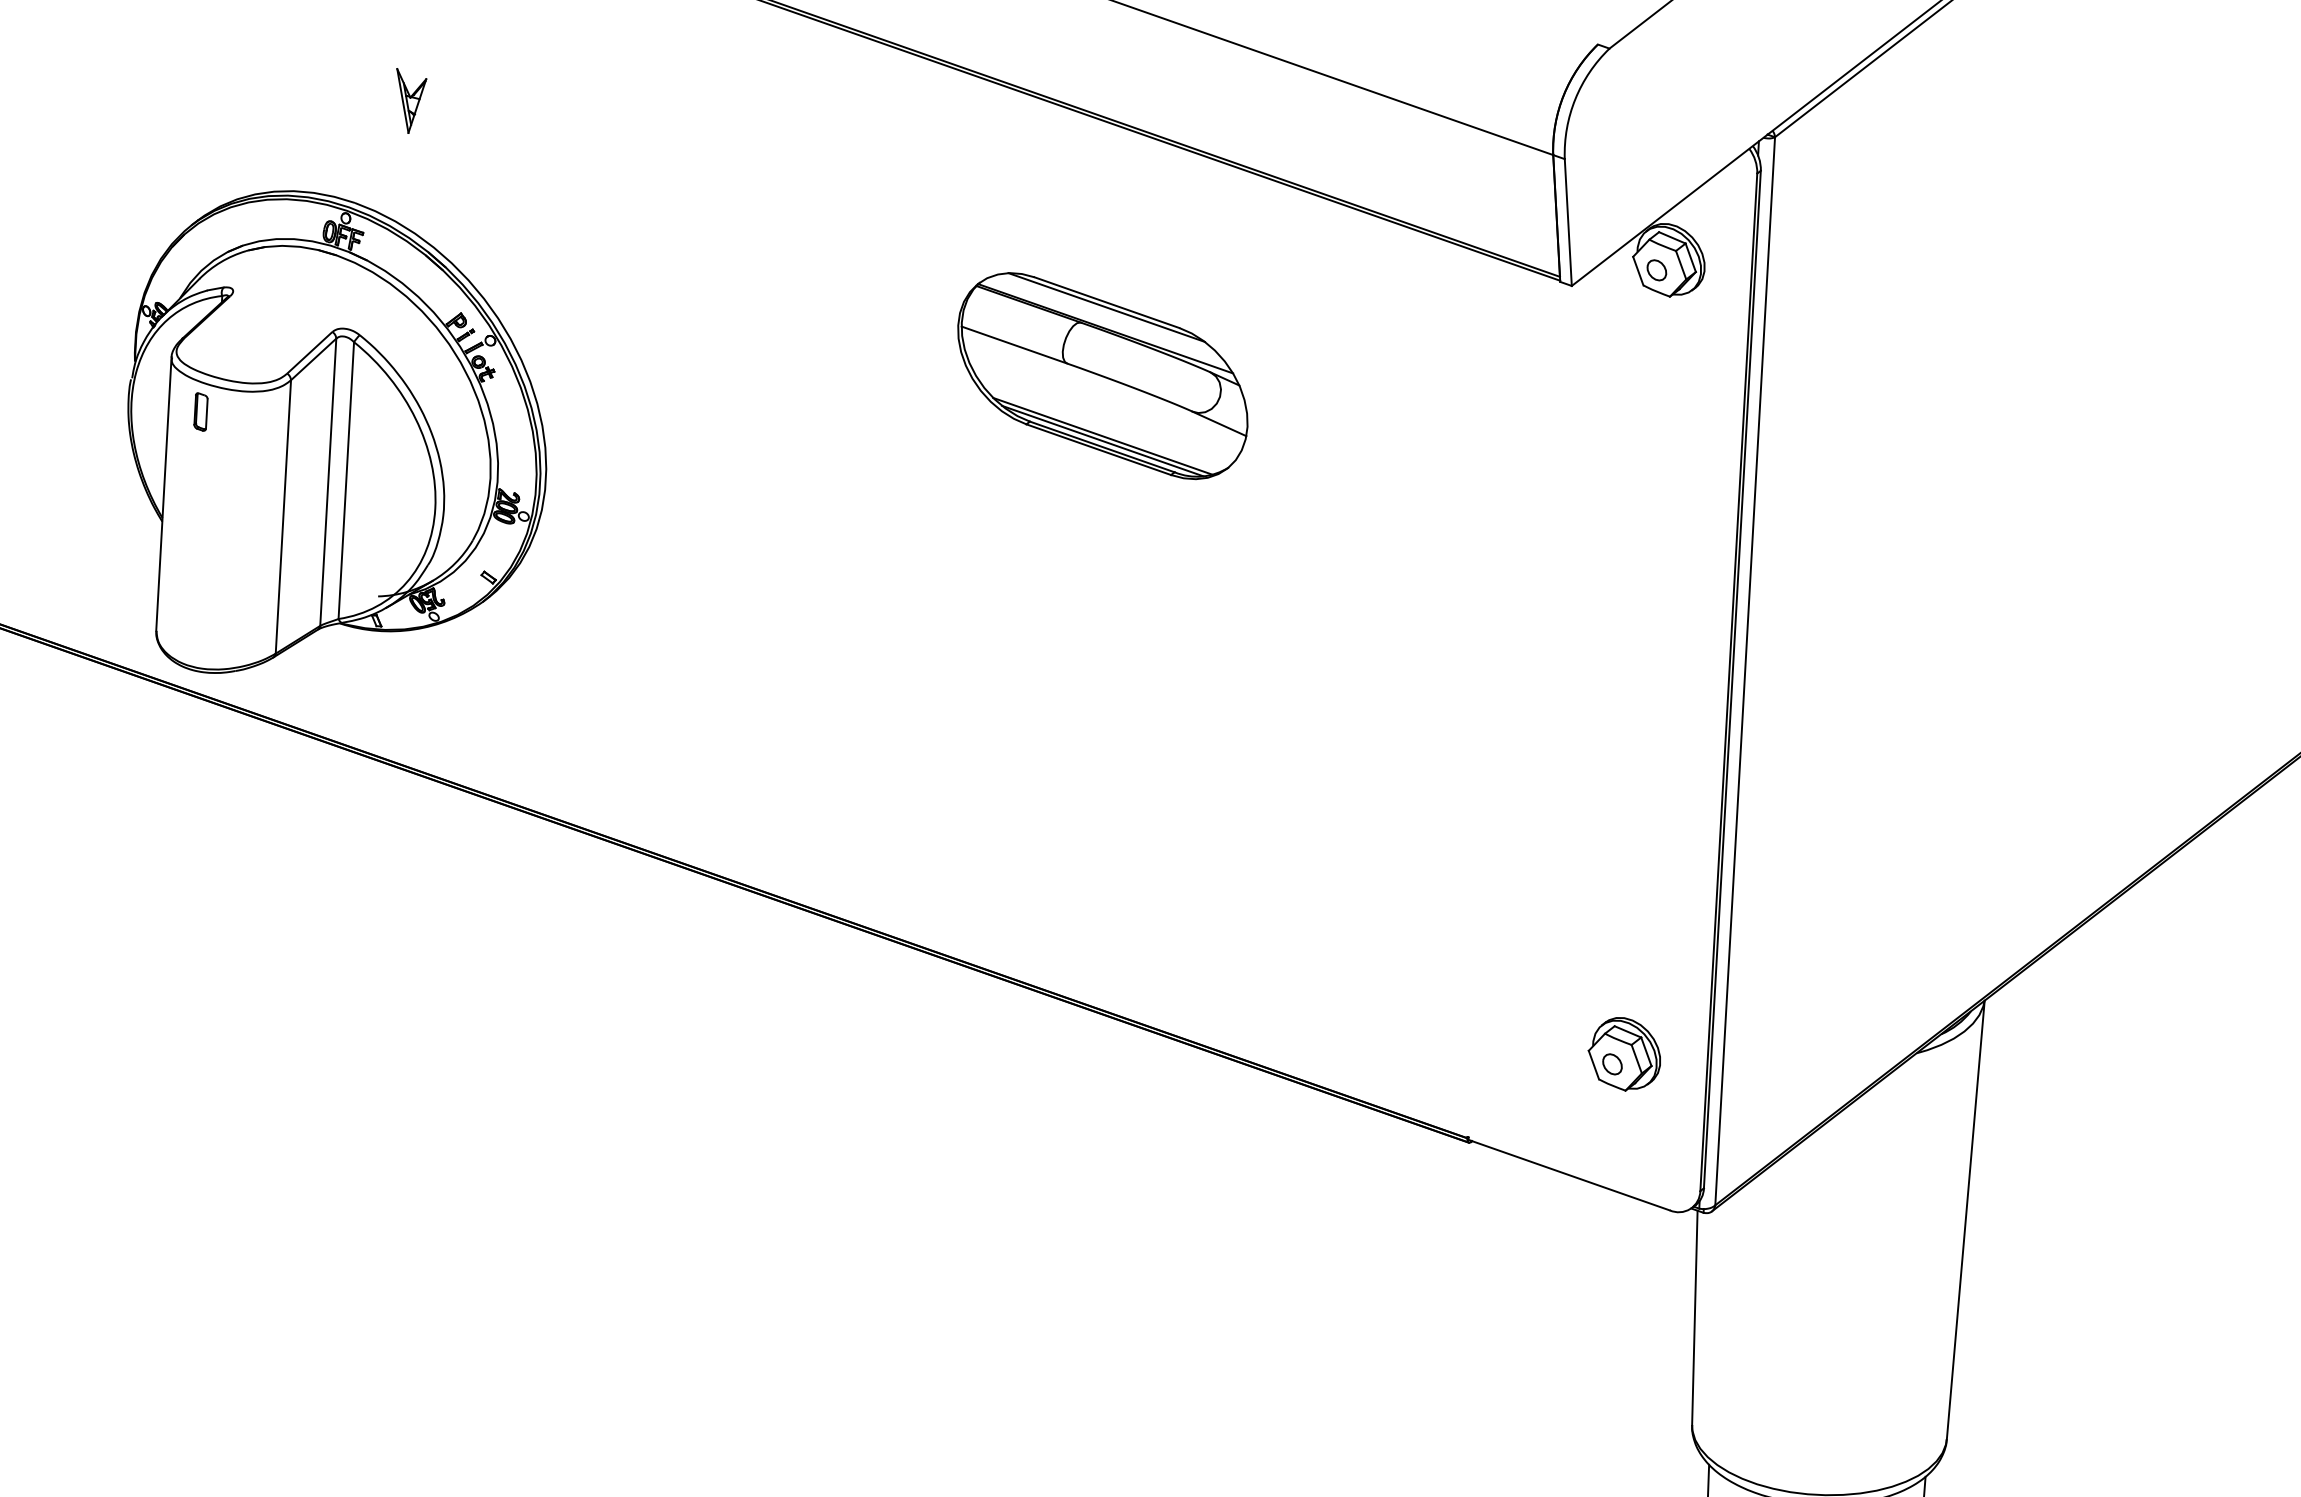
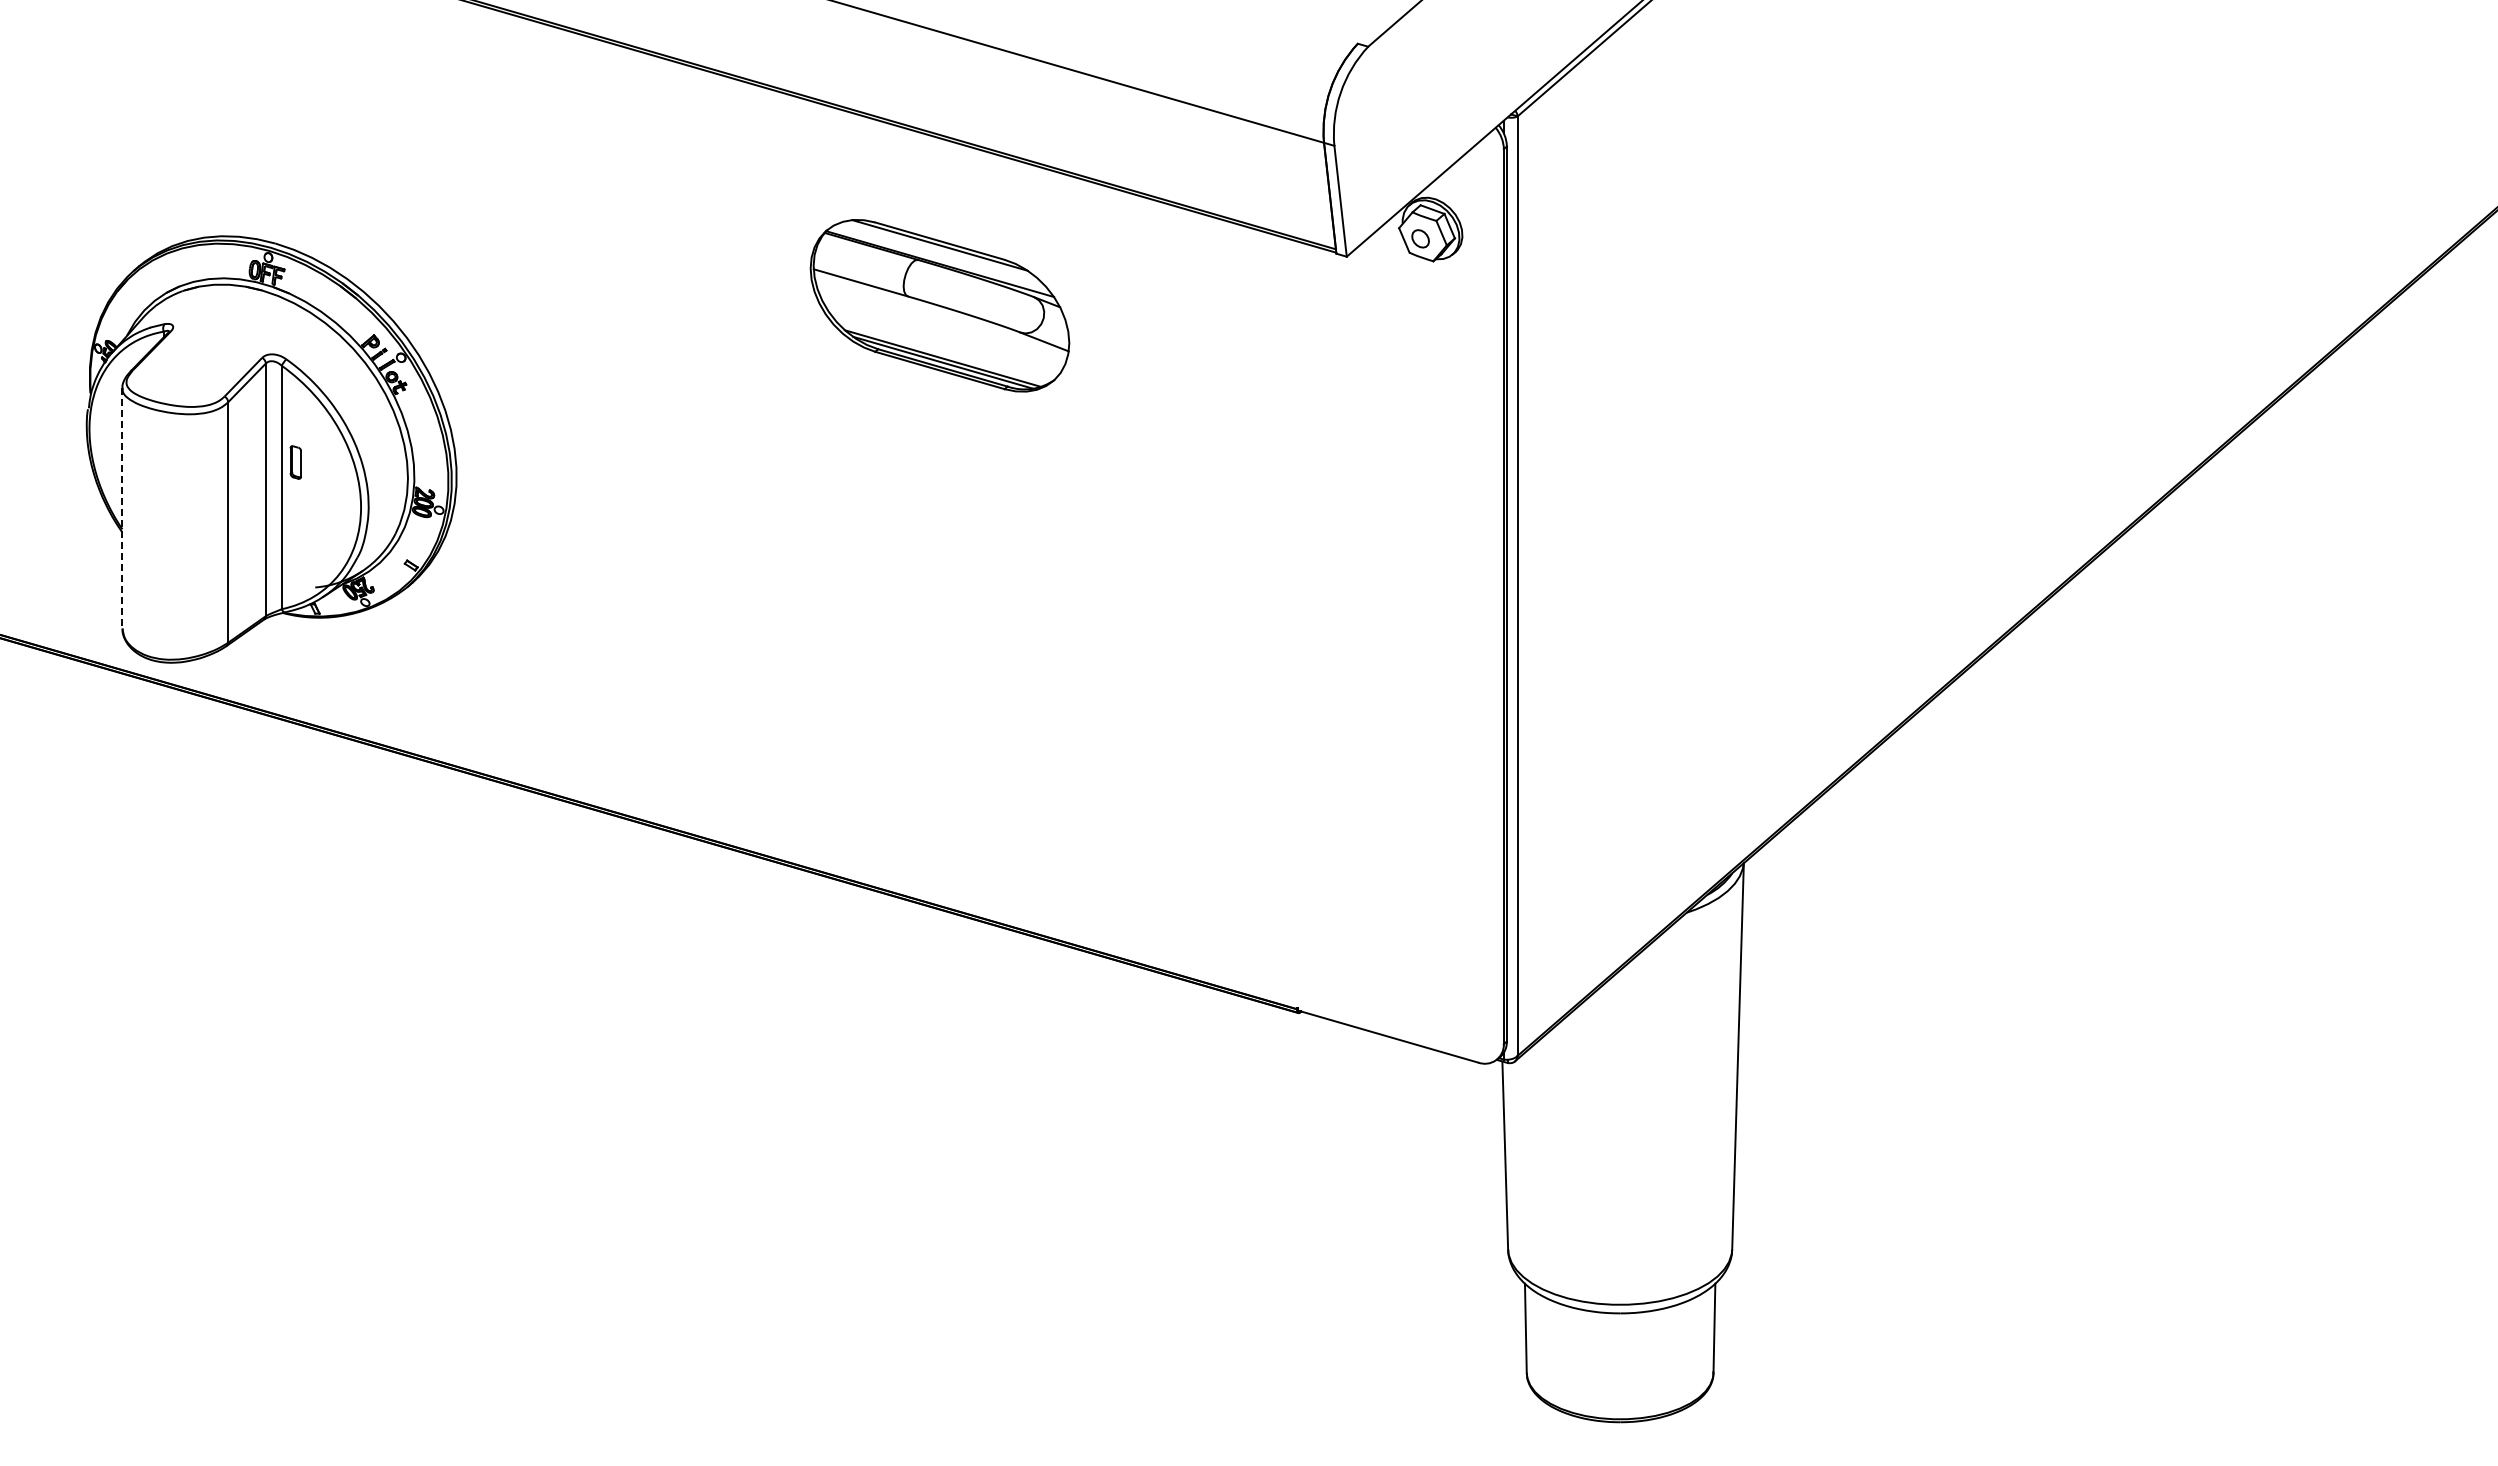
part: (410, 101) -> (319, 151), removed
part: (1102, 375) -> (939, 305), moved
part: (200, 412) -> (295, 462), moved
line: (164, 494) -> (122, 508), solid -> dashed
part: (1624, 1053) -> (1430, 927), removed

